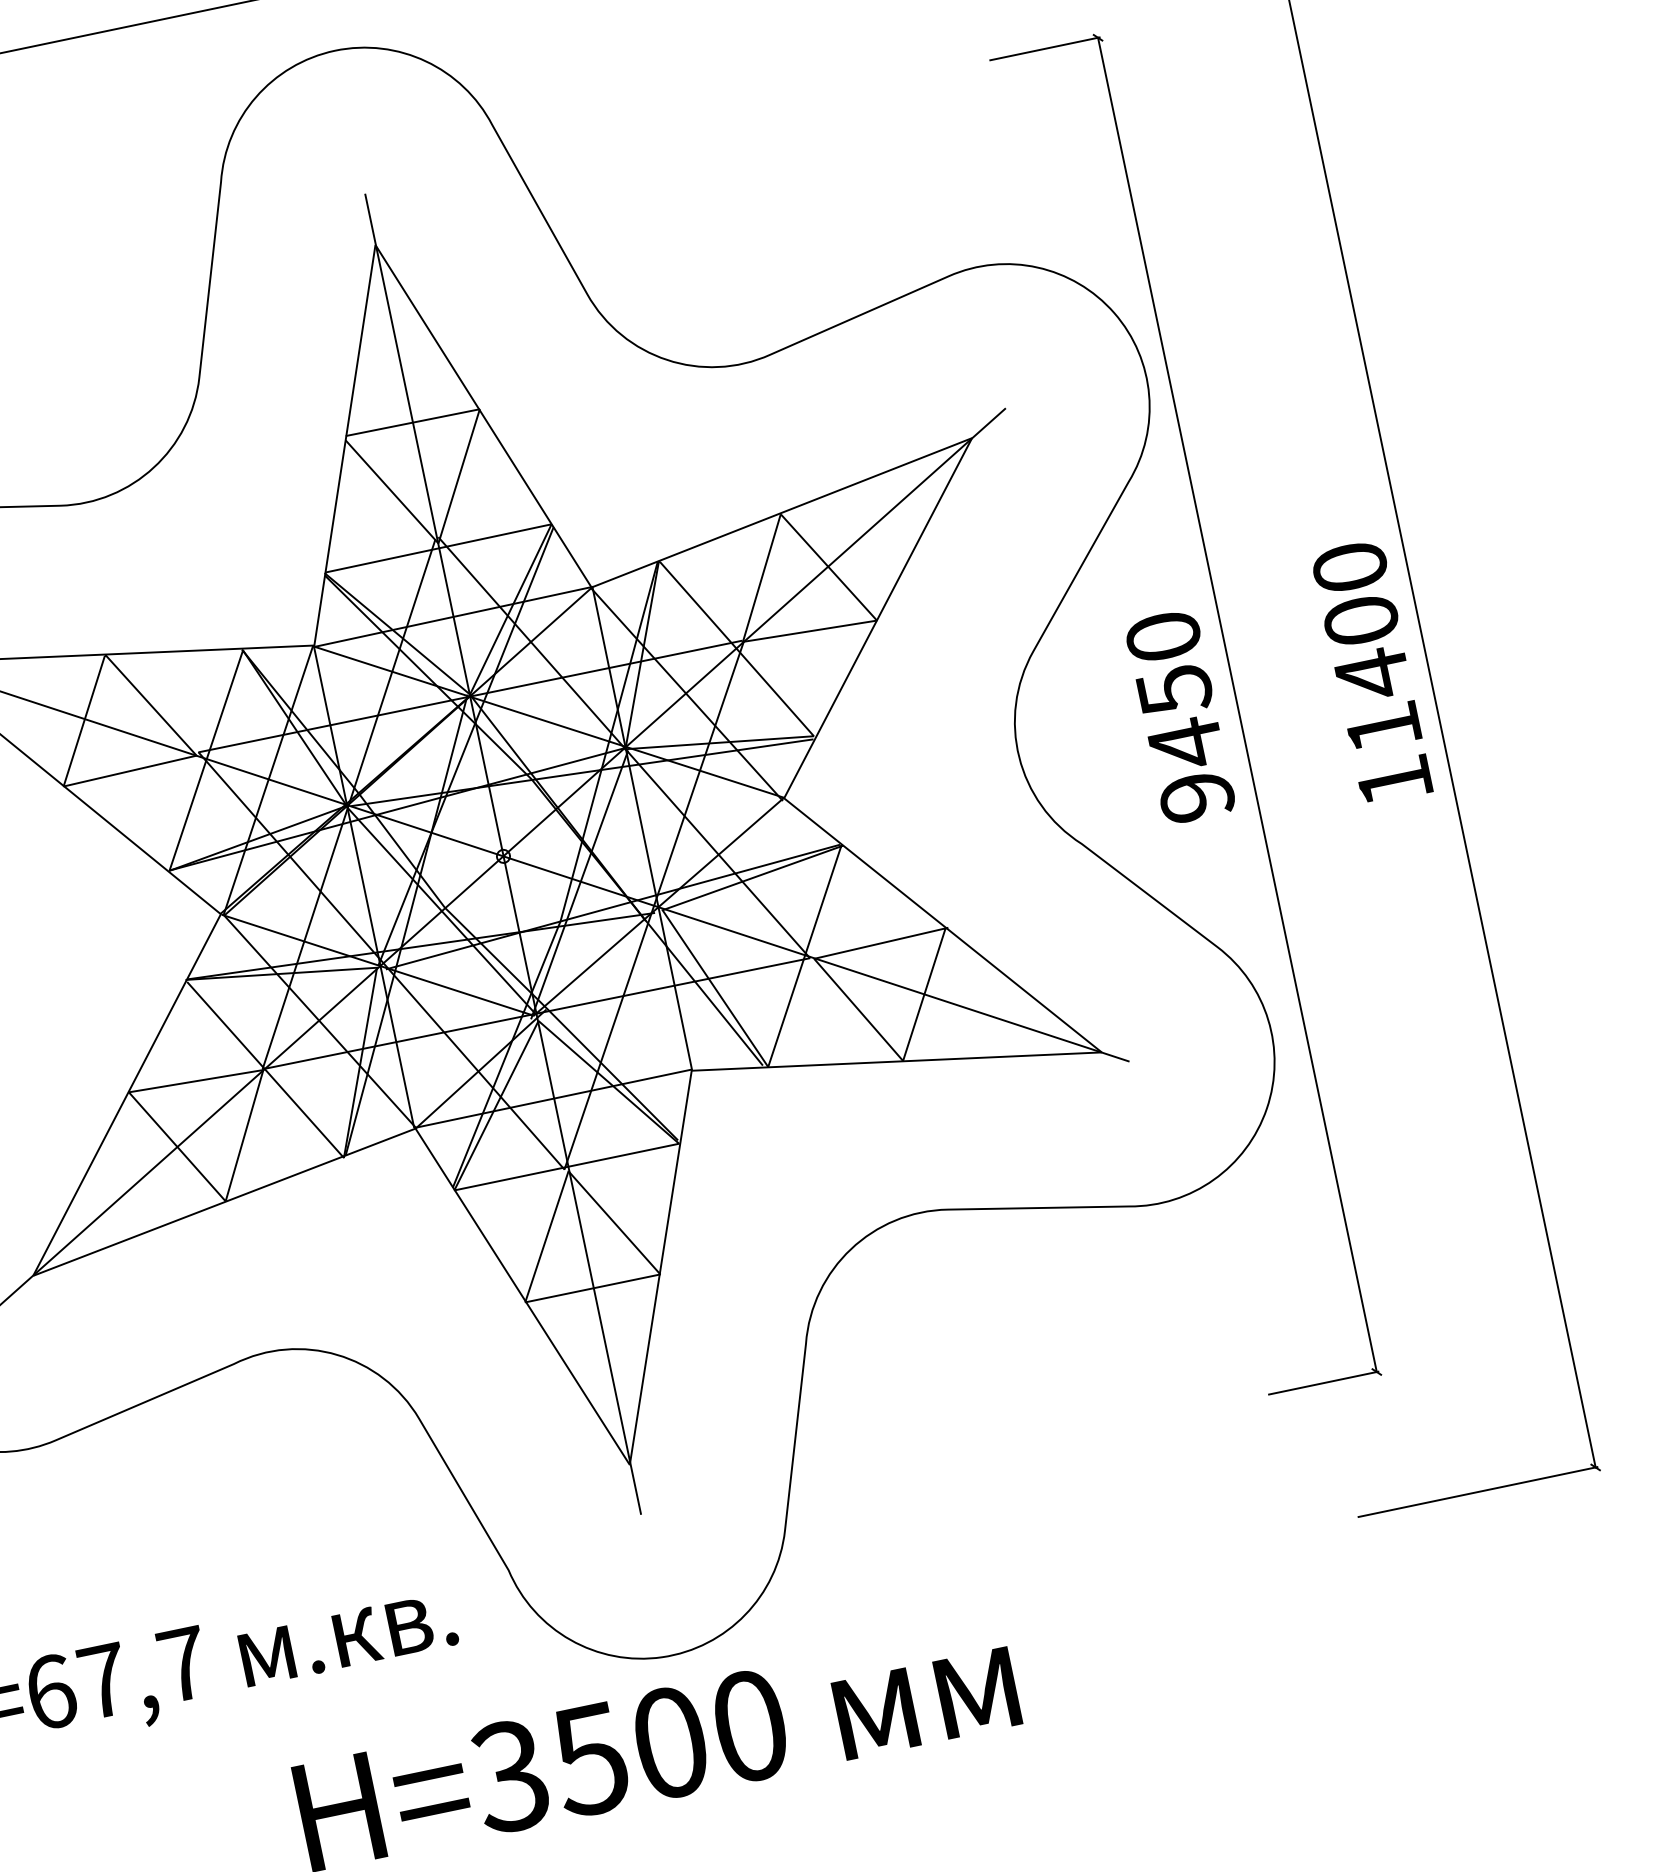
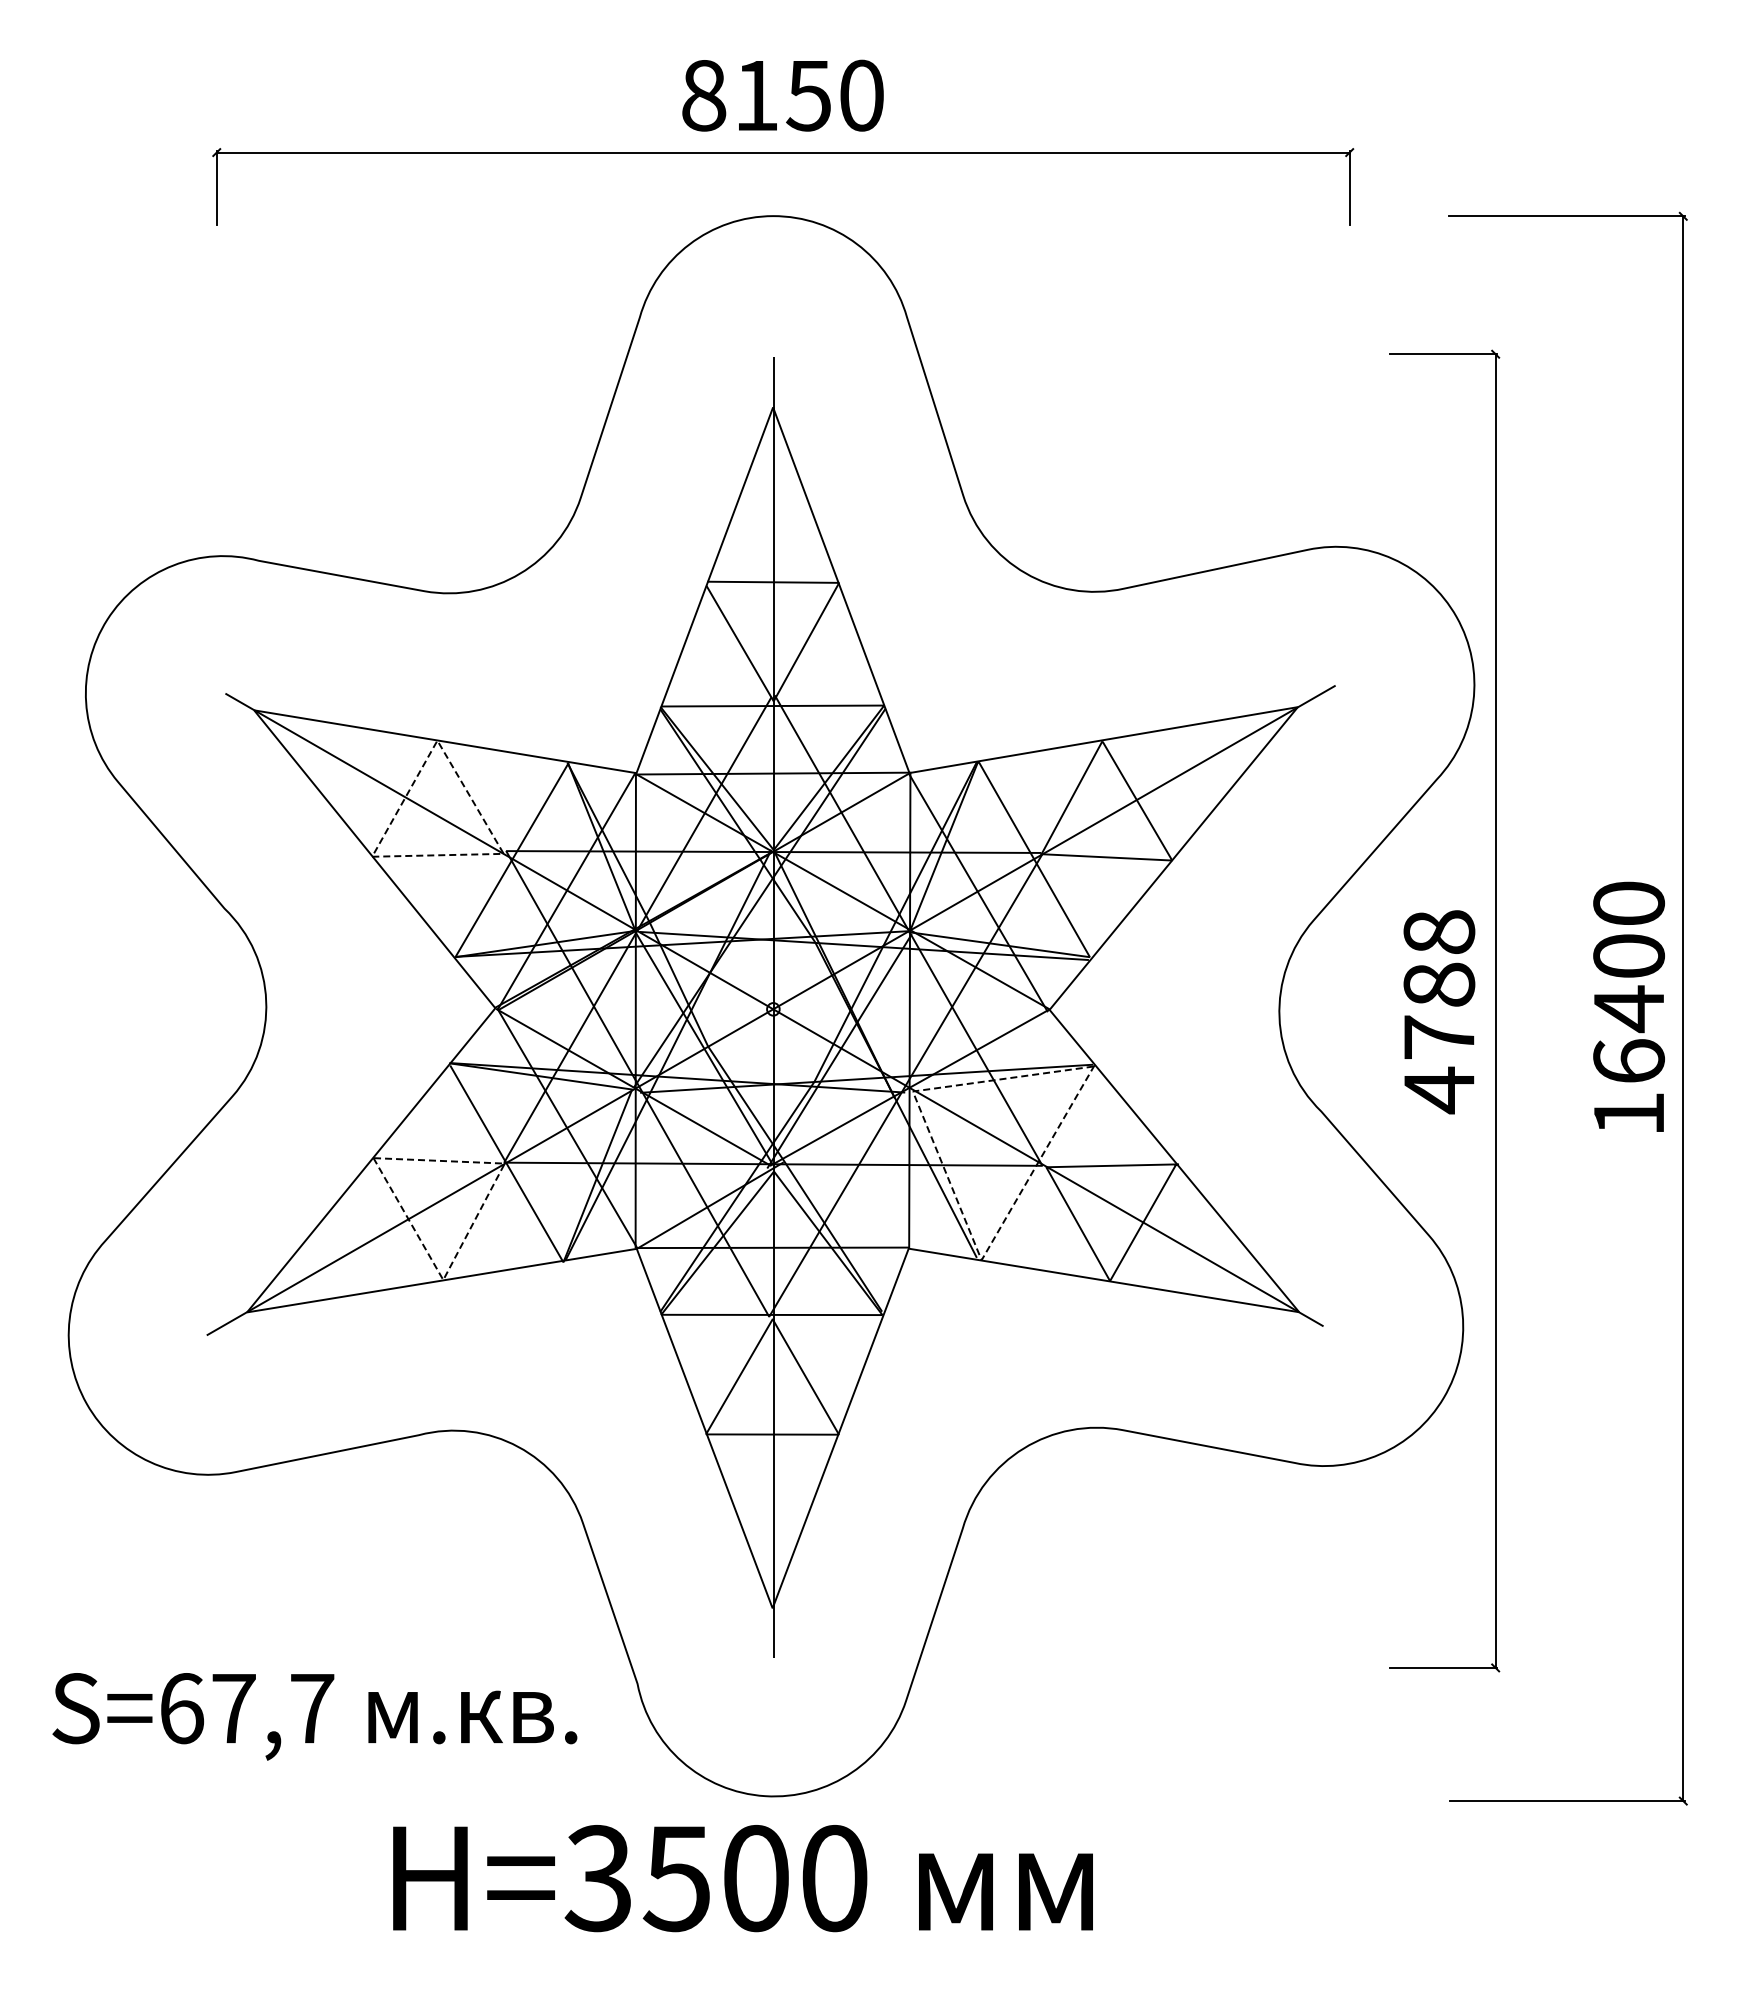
text: (1180, 718) -> (1439, 1012), 9450 -> 4788
text: (1383, 726) -> (1629, 1060), 11400 -> 16400
line: (129, 771) -> (437, 855), solid -> dashed
line: (726, 1006) -> (954, 1194), solid -> dashed
line: (243, 1139) -> (472, 1225), solid -> dashed

